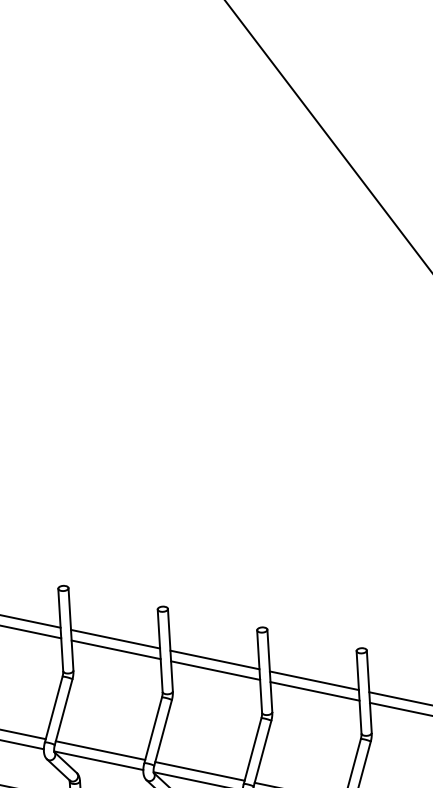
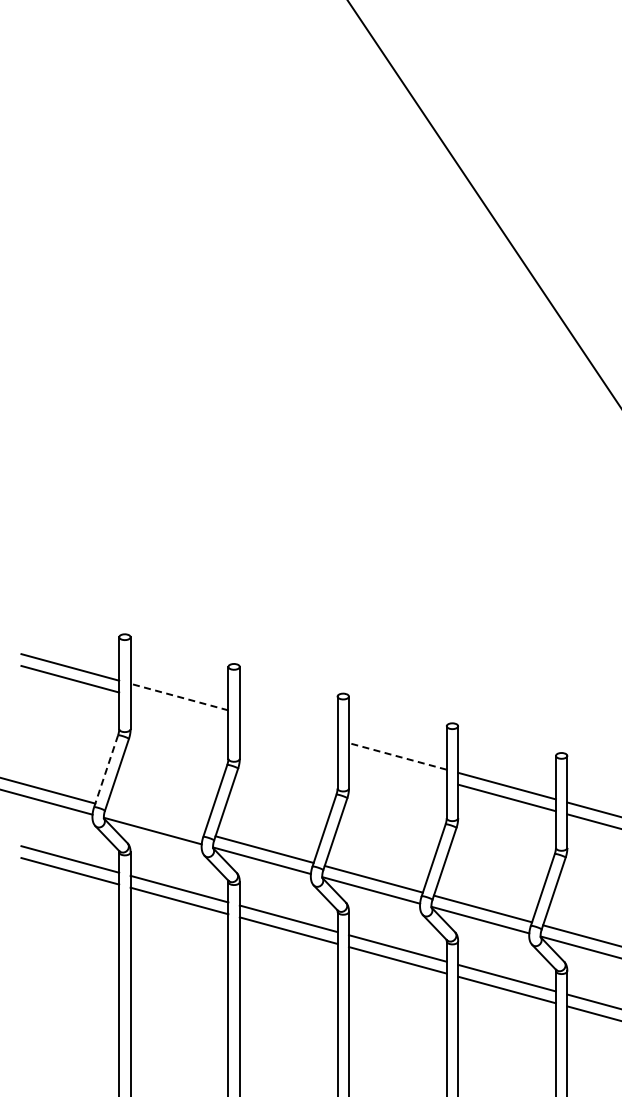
line: (115, 639) -> (179, 697), solid -> dashed
line: (116, 649) -> (179, 708), removed
line: (214, 659) -> (288, 726), removed
line: (215, 670) -> (288, 738), removed
line: (314, 680) -> (397, 756), solid -> dashed
line: (314, 690) -> (397, 767), removed
line: (54, 709) -> (106, 771), solid -> dashed
line: (100, 750) -> (155, 819), removed

